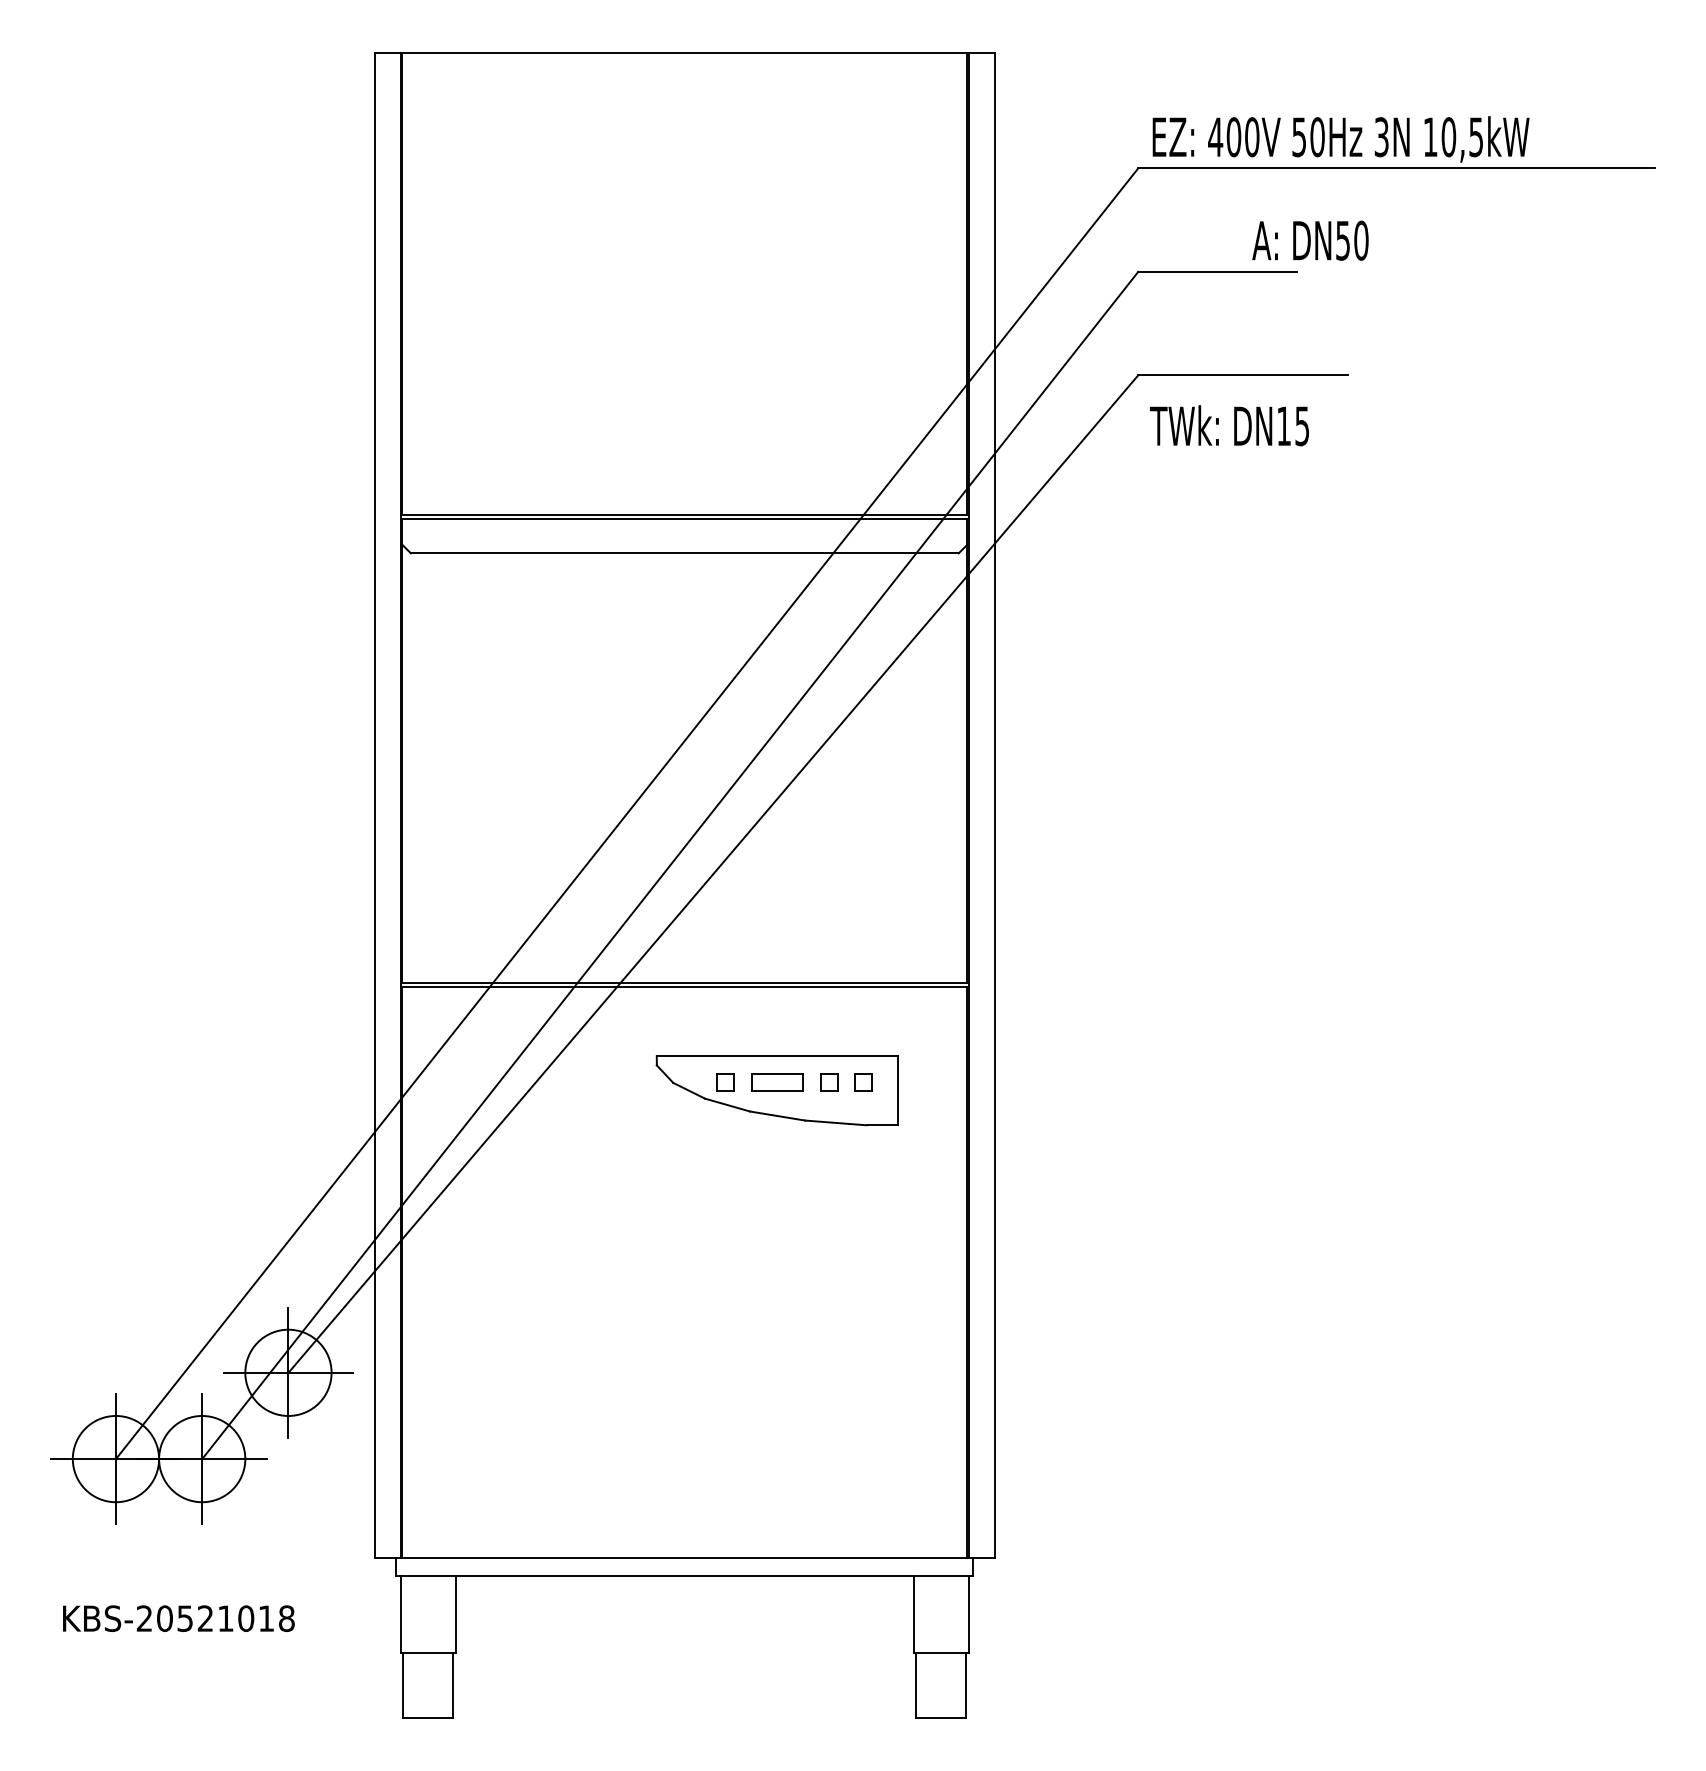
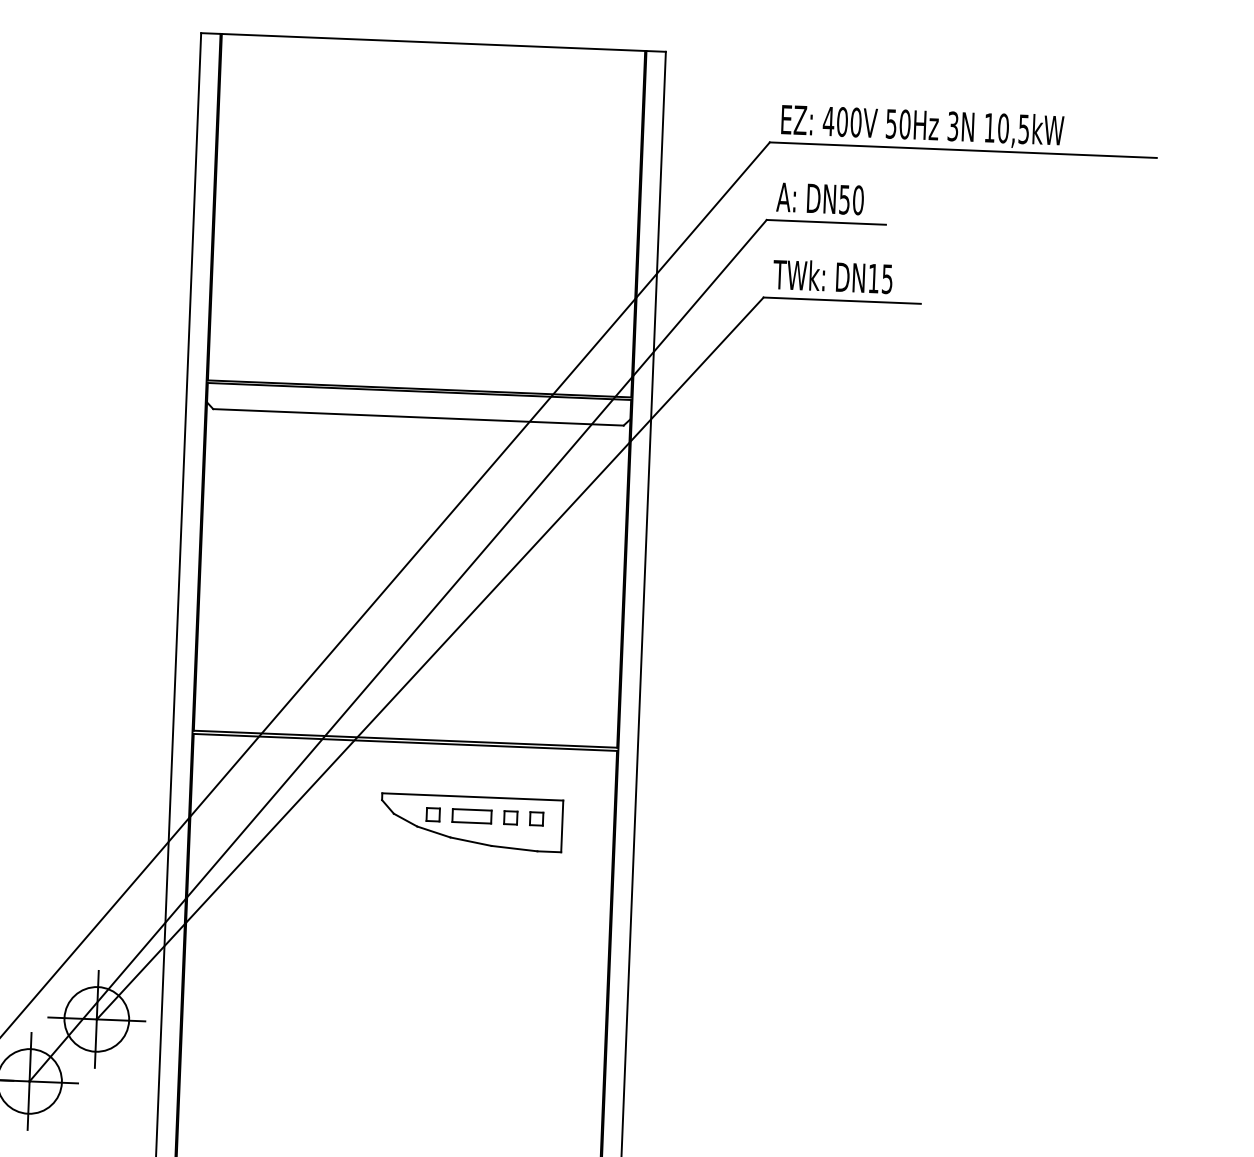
text: (1310, 240) -> (820, 198), moved
text: (1229, 425) -> (832, 276), moved

